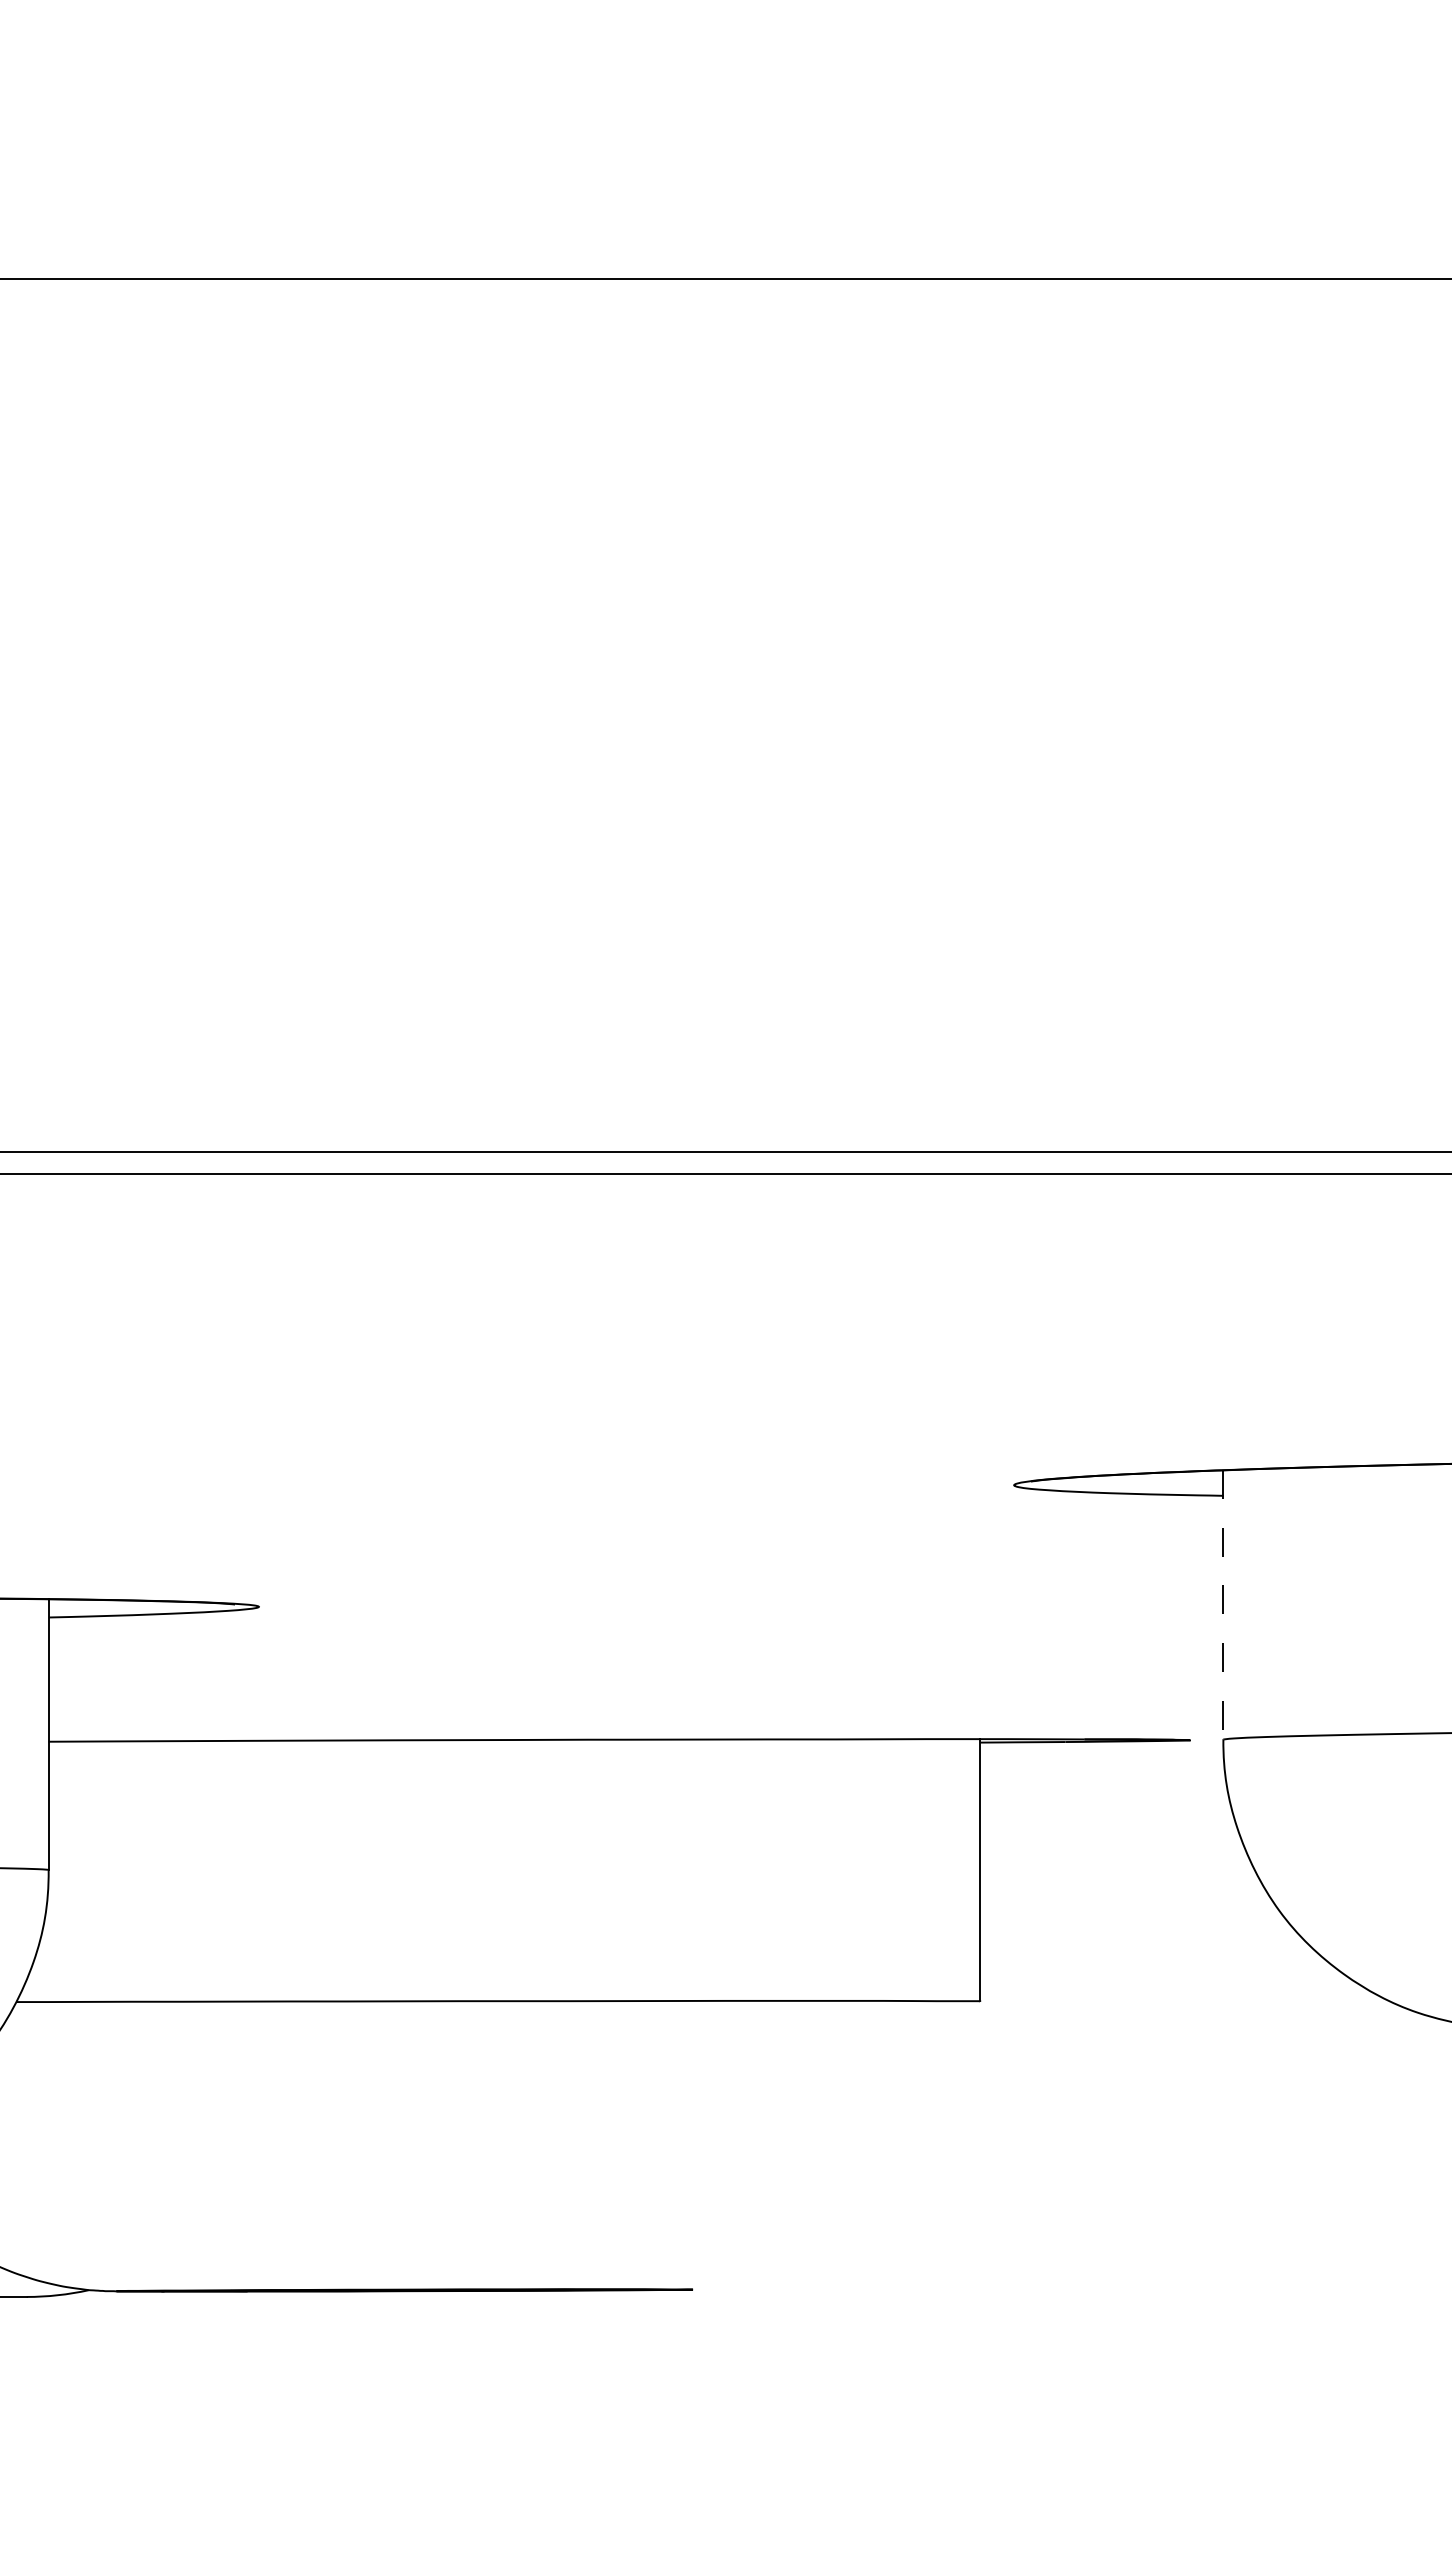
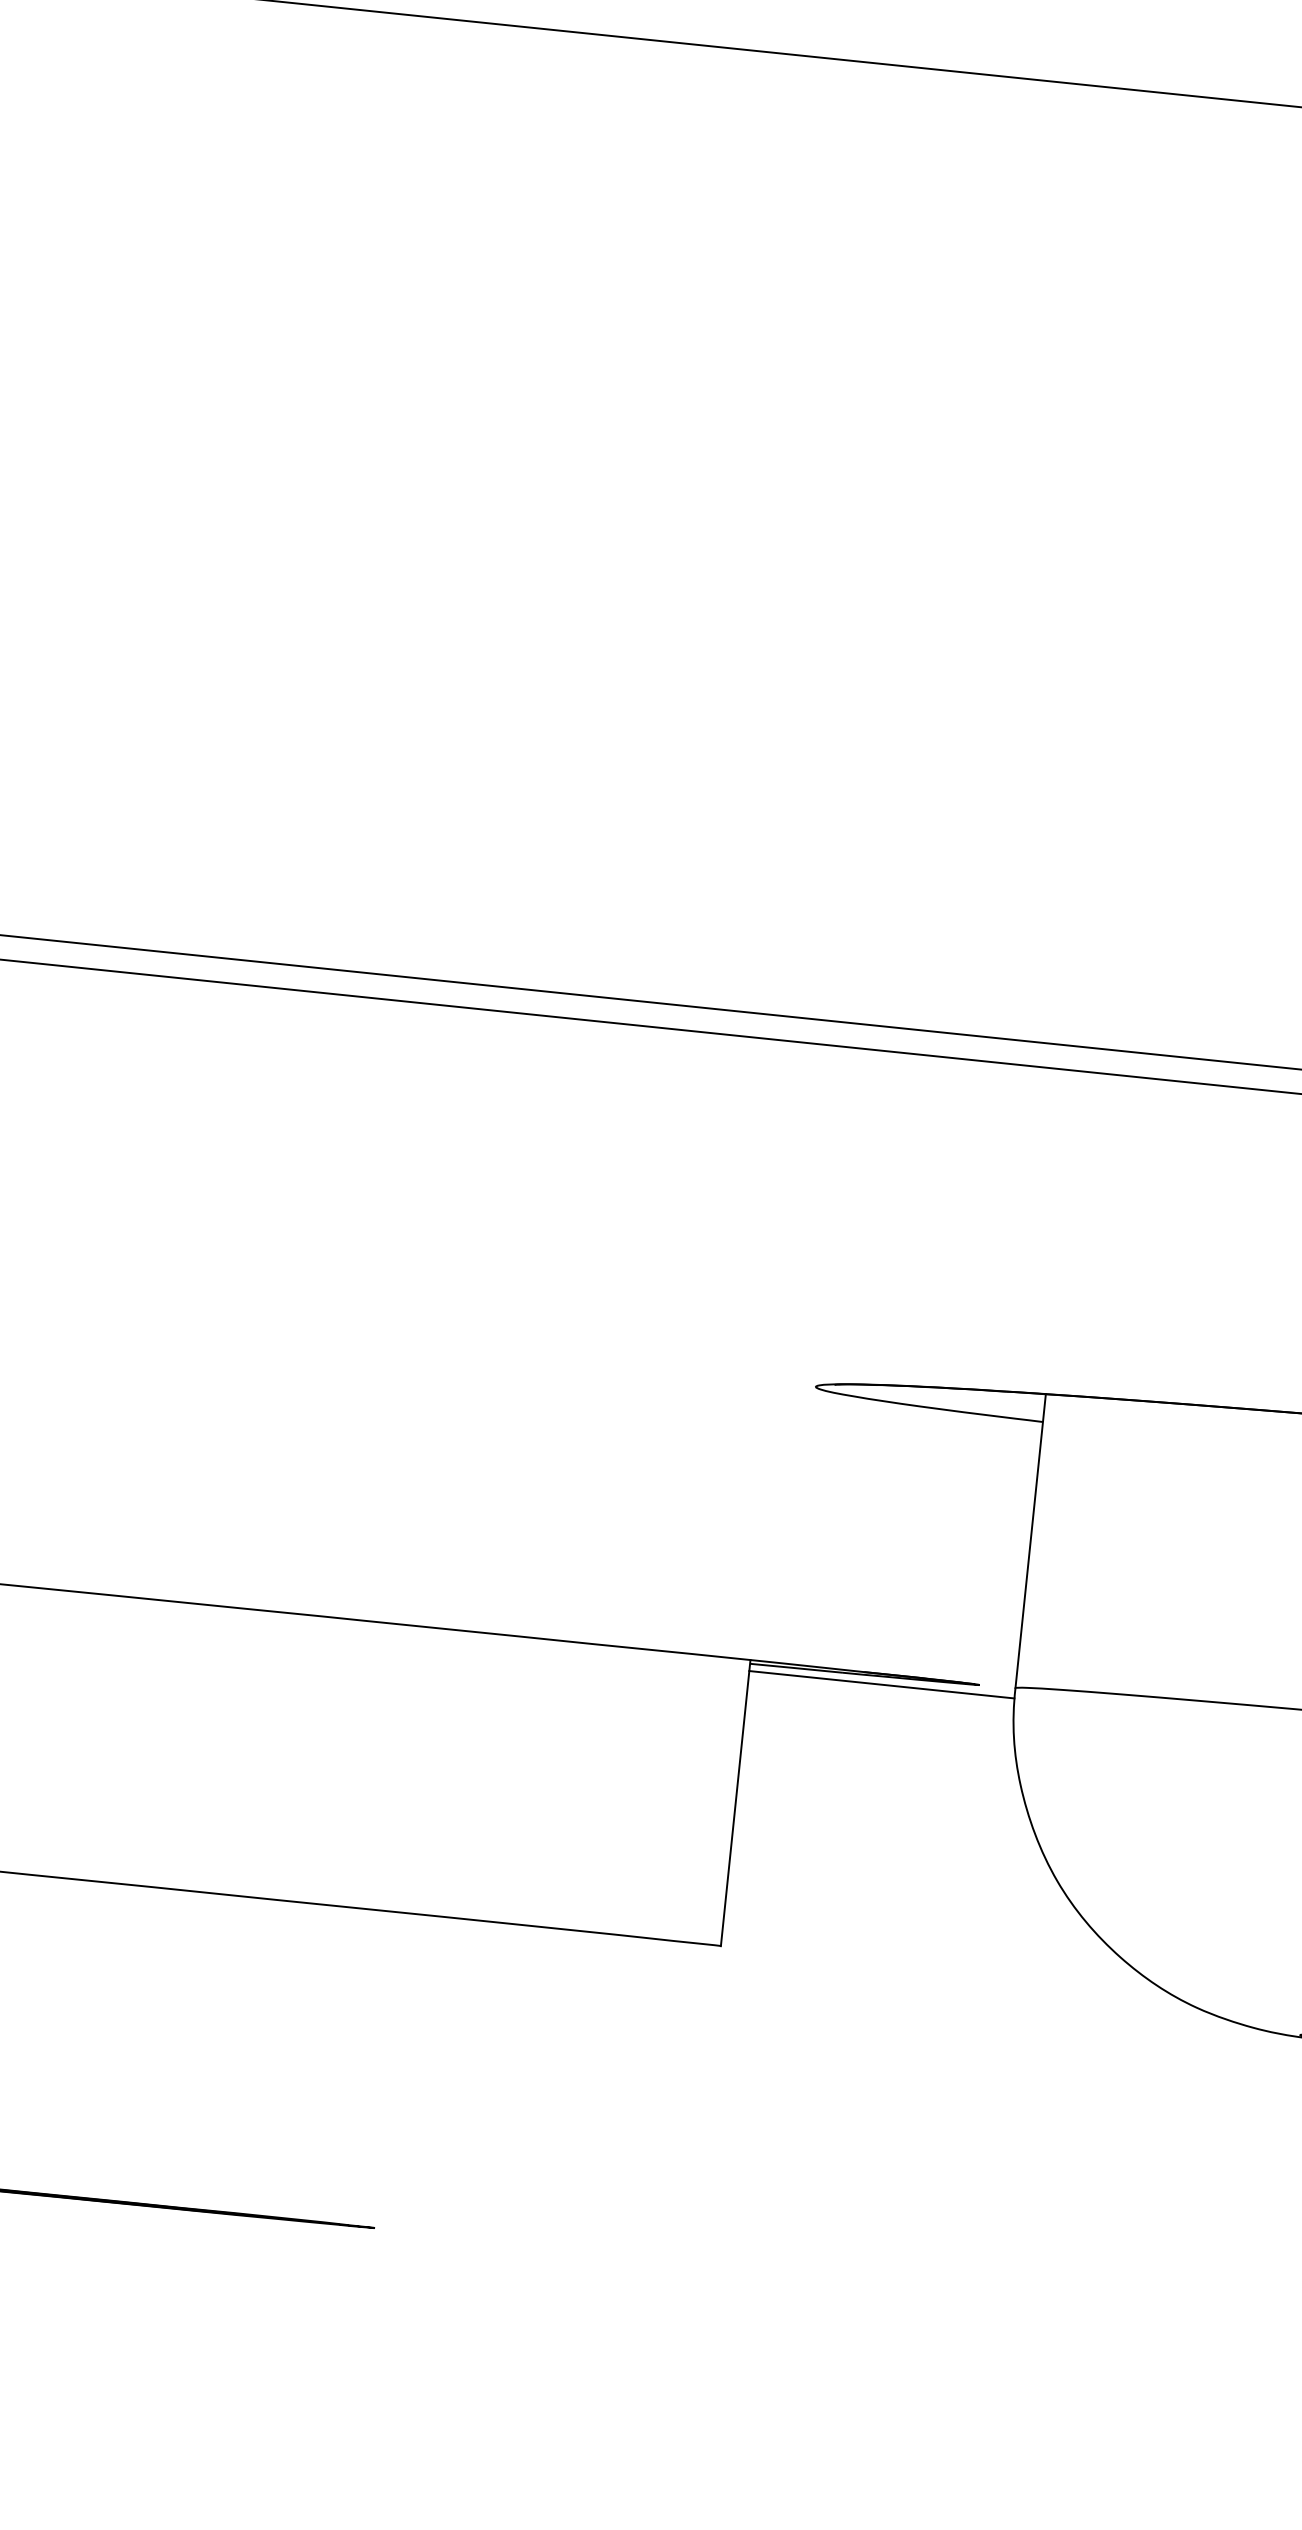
line: (1223, 1604) -> (1030, 1540), dashed -> solid
line: (1101, 1749) -> (881, 1684), added

